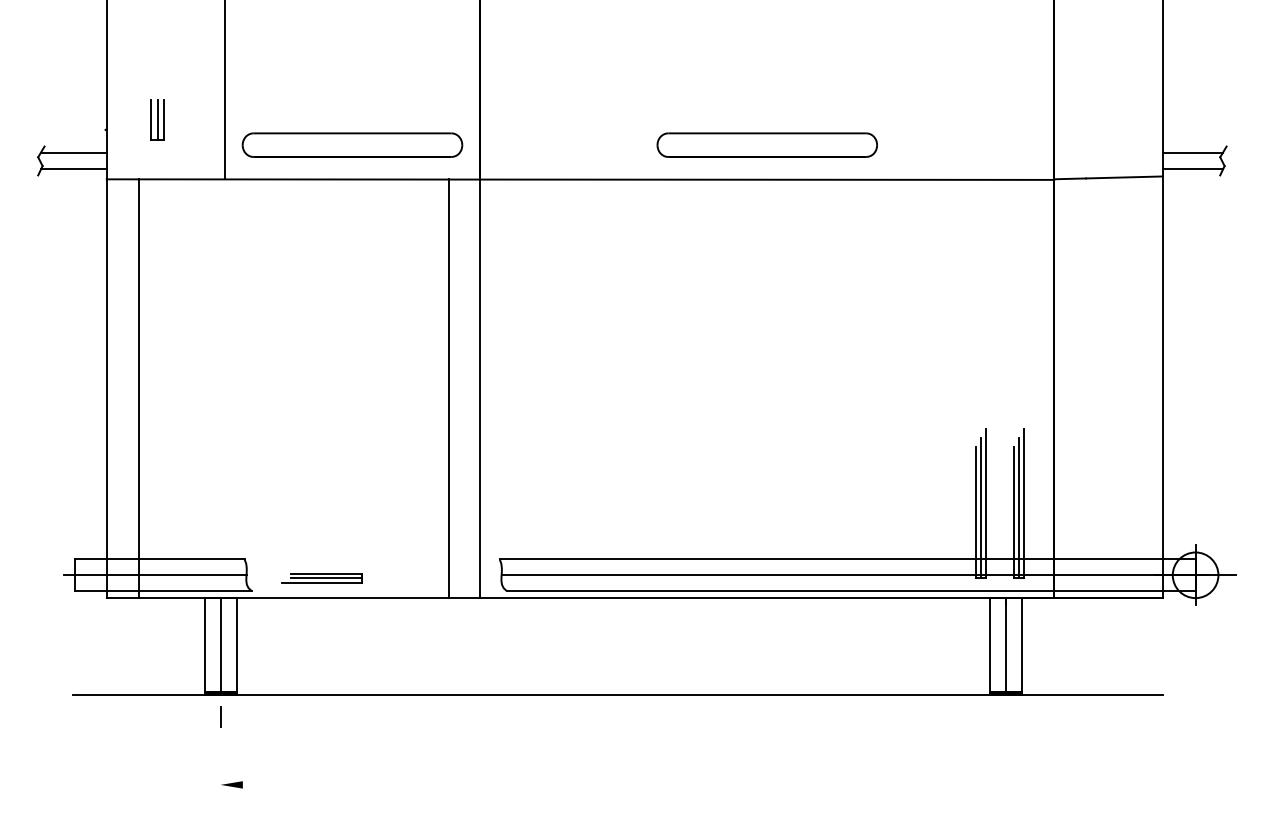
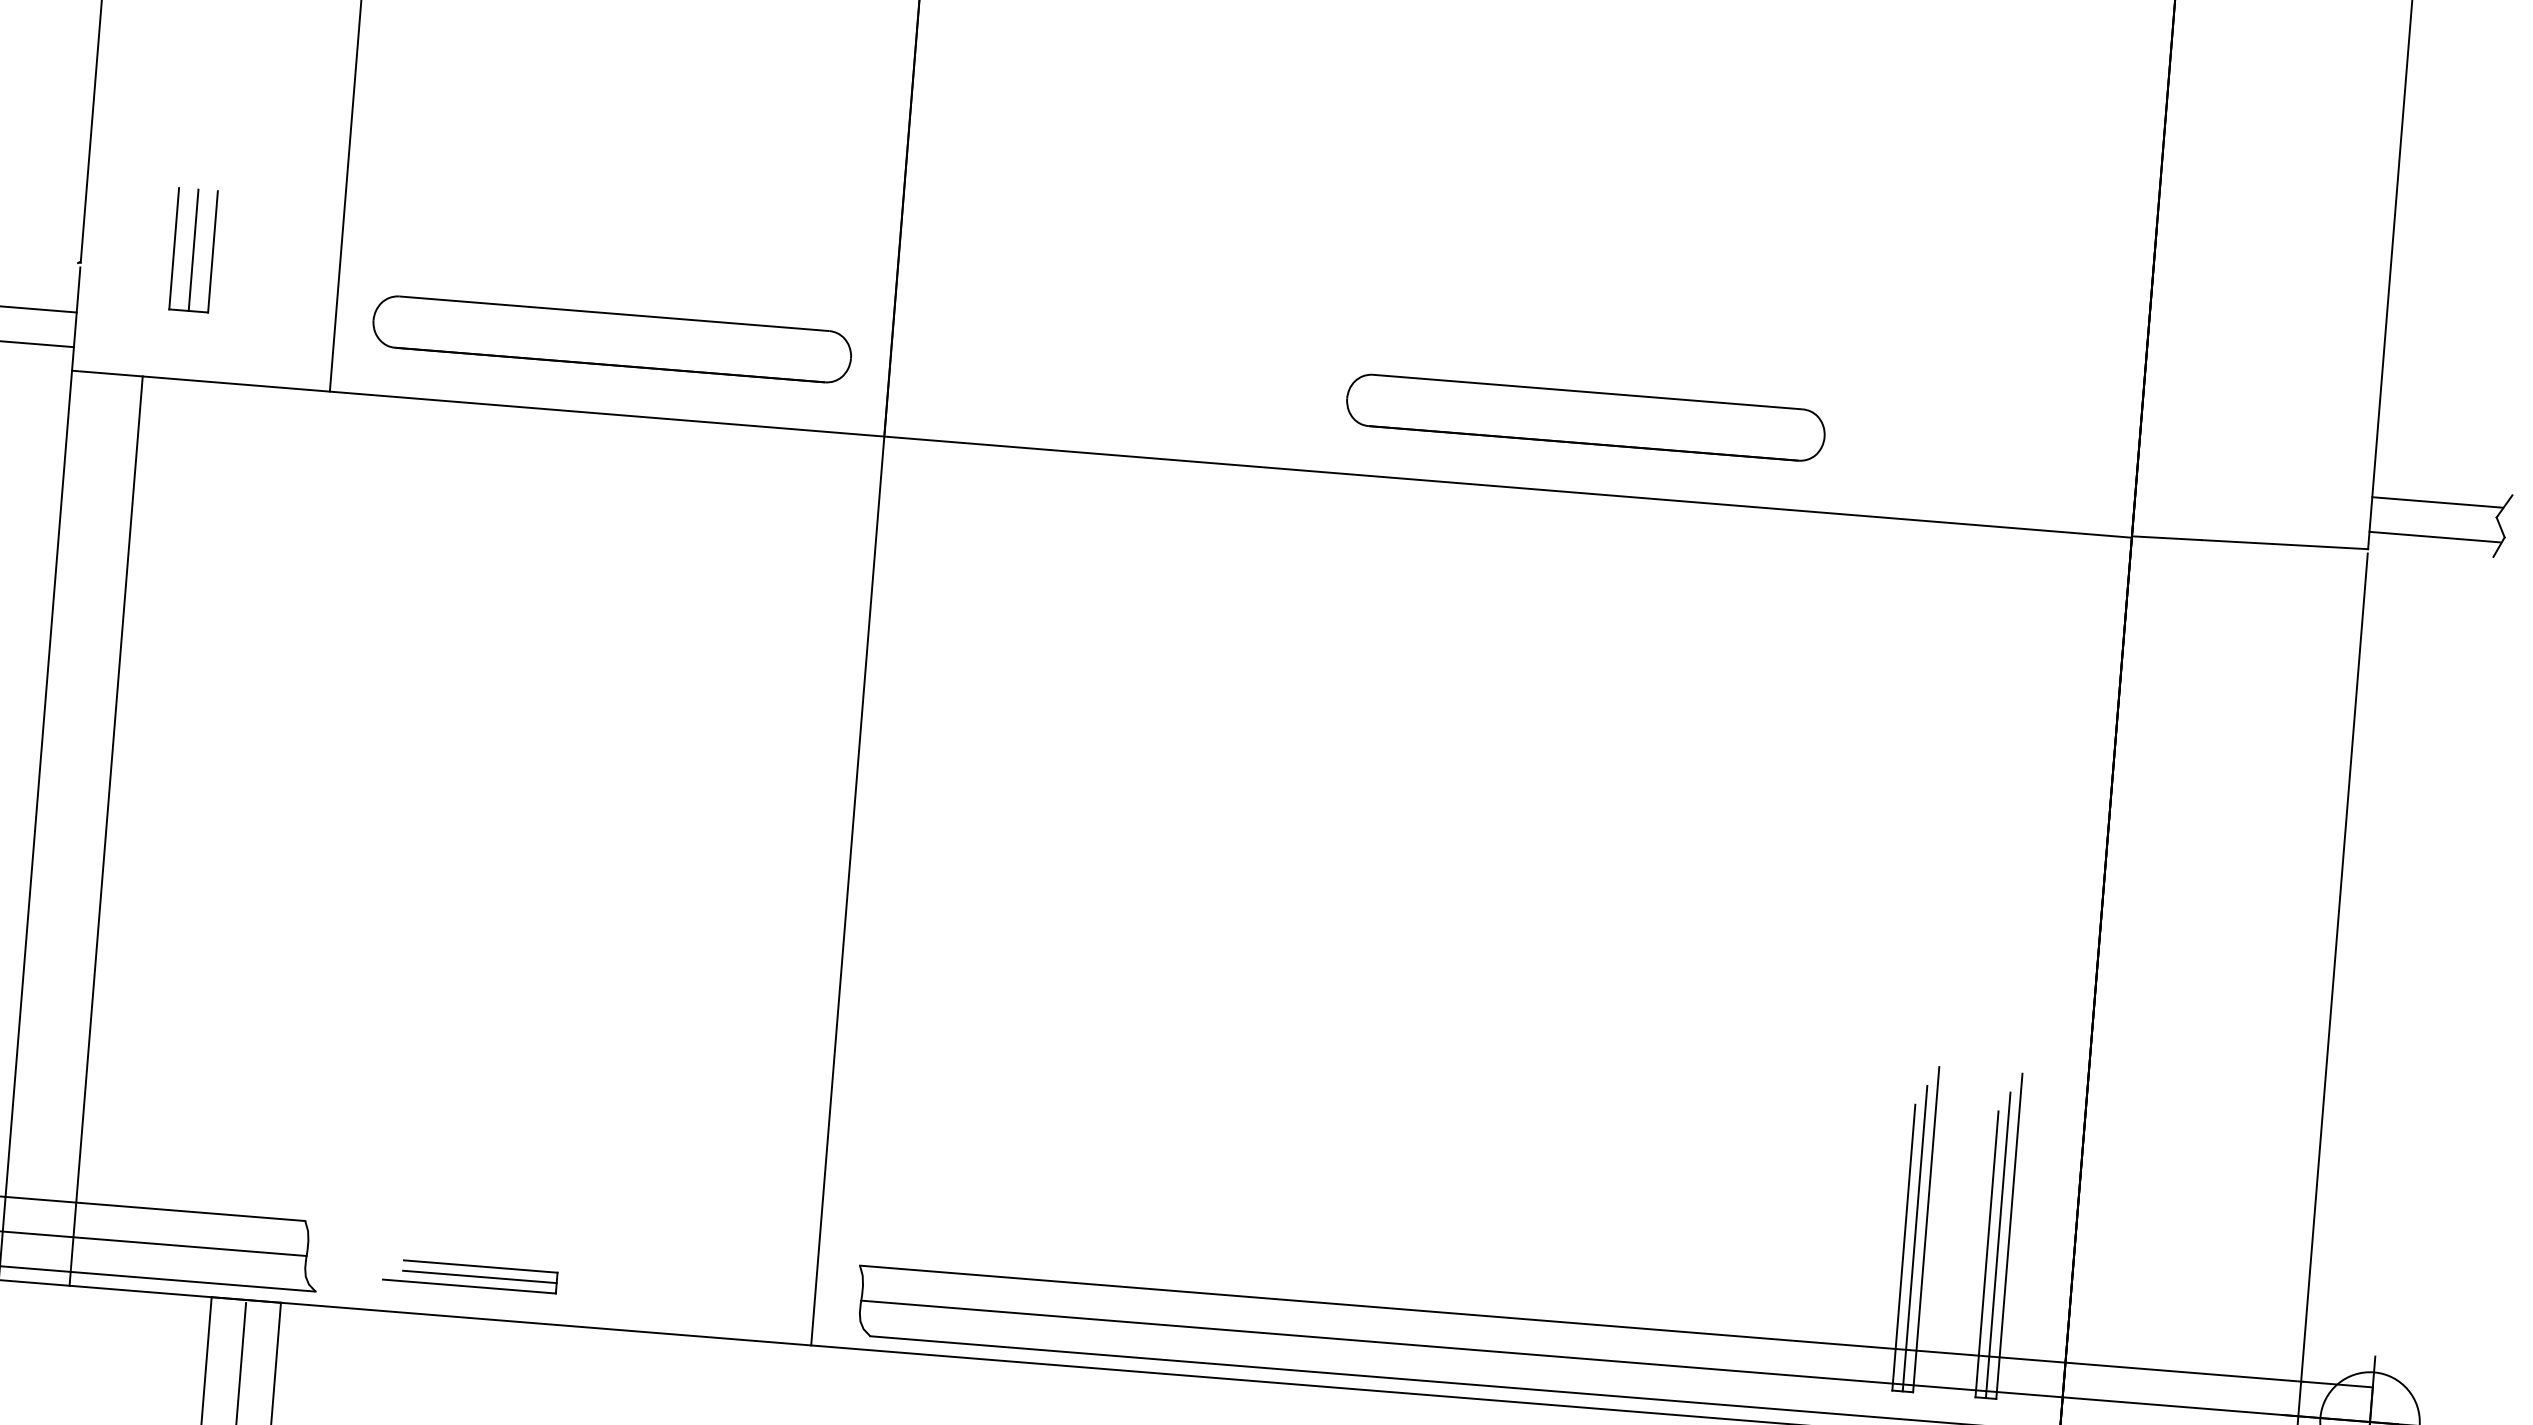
part: (157, 119) -> (192, 249), size x1.4
part: (766, 144) -> (1584, 416), moved
line: (448, 388) -> (778, 885), removed

